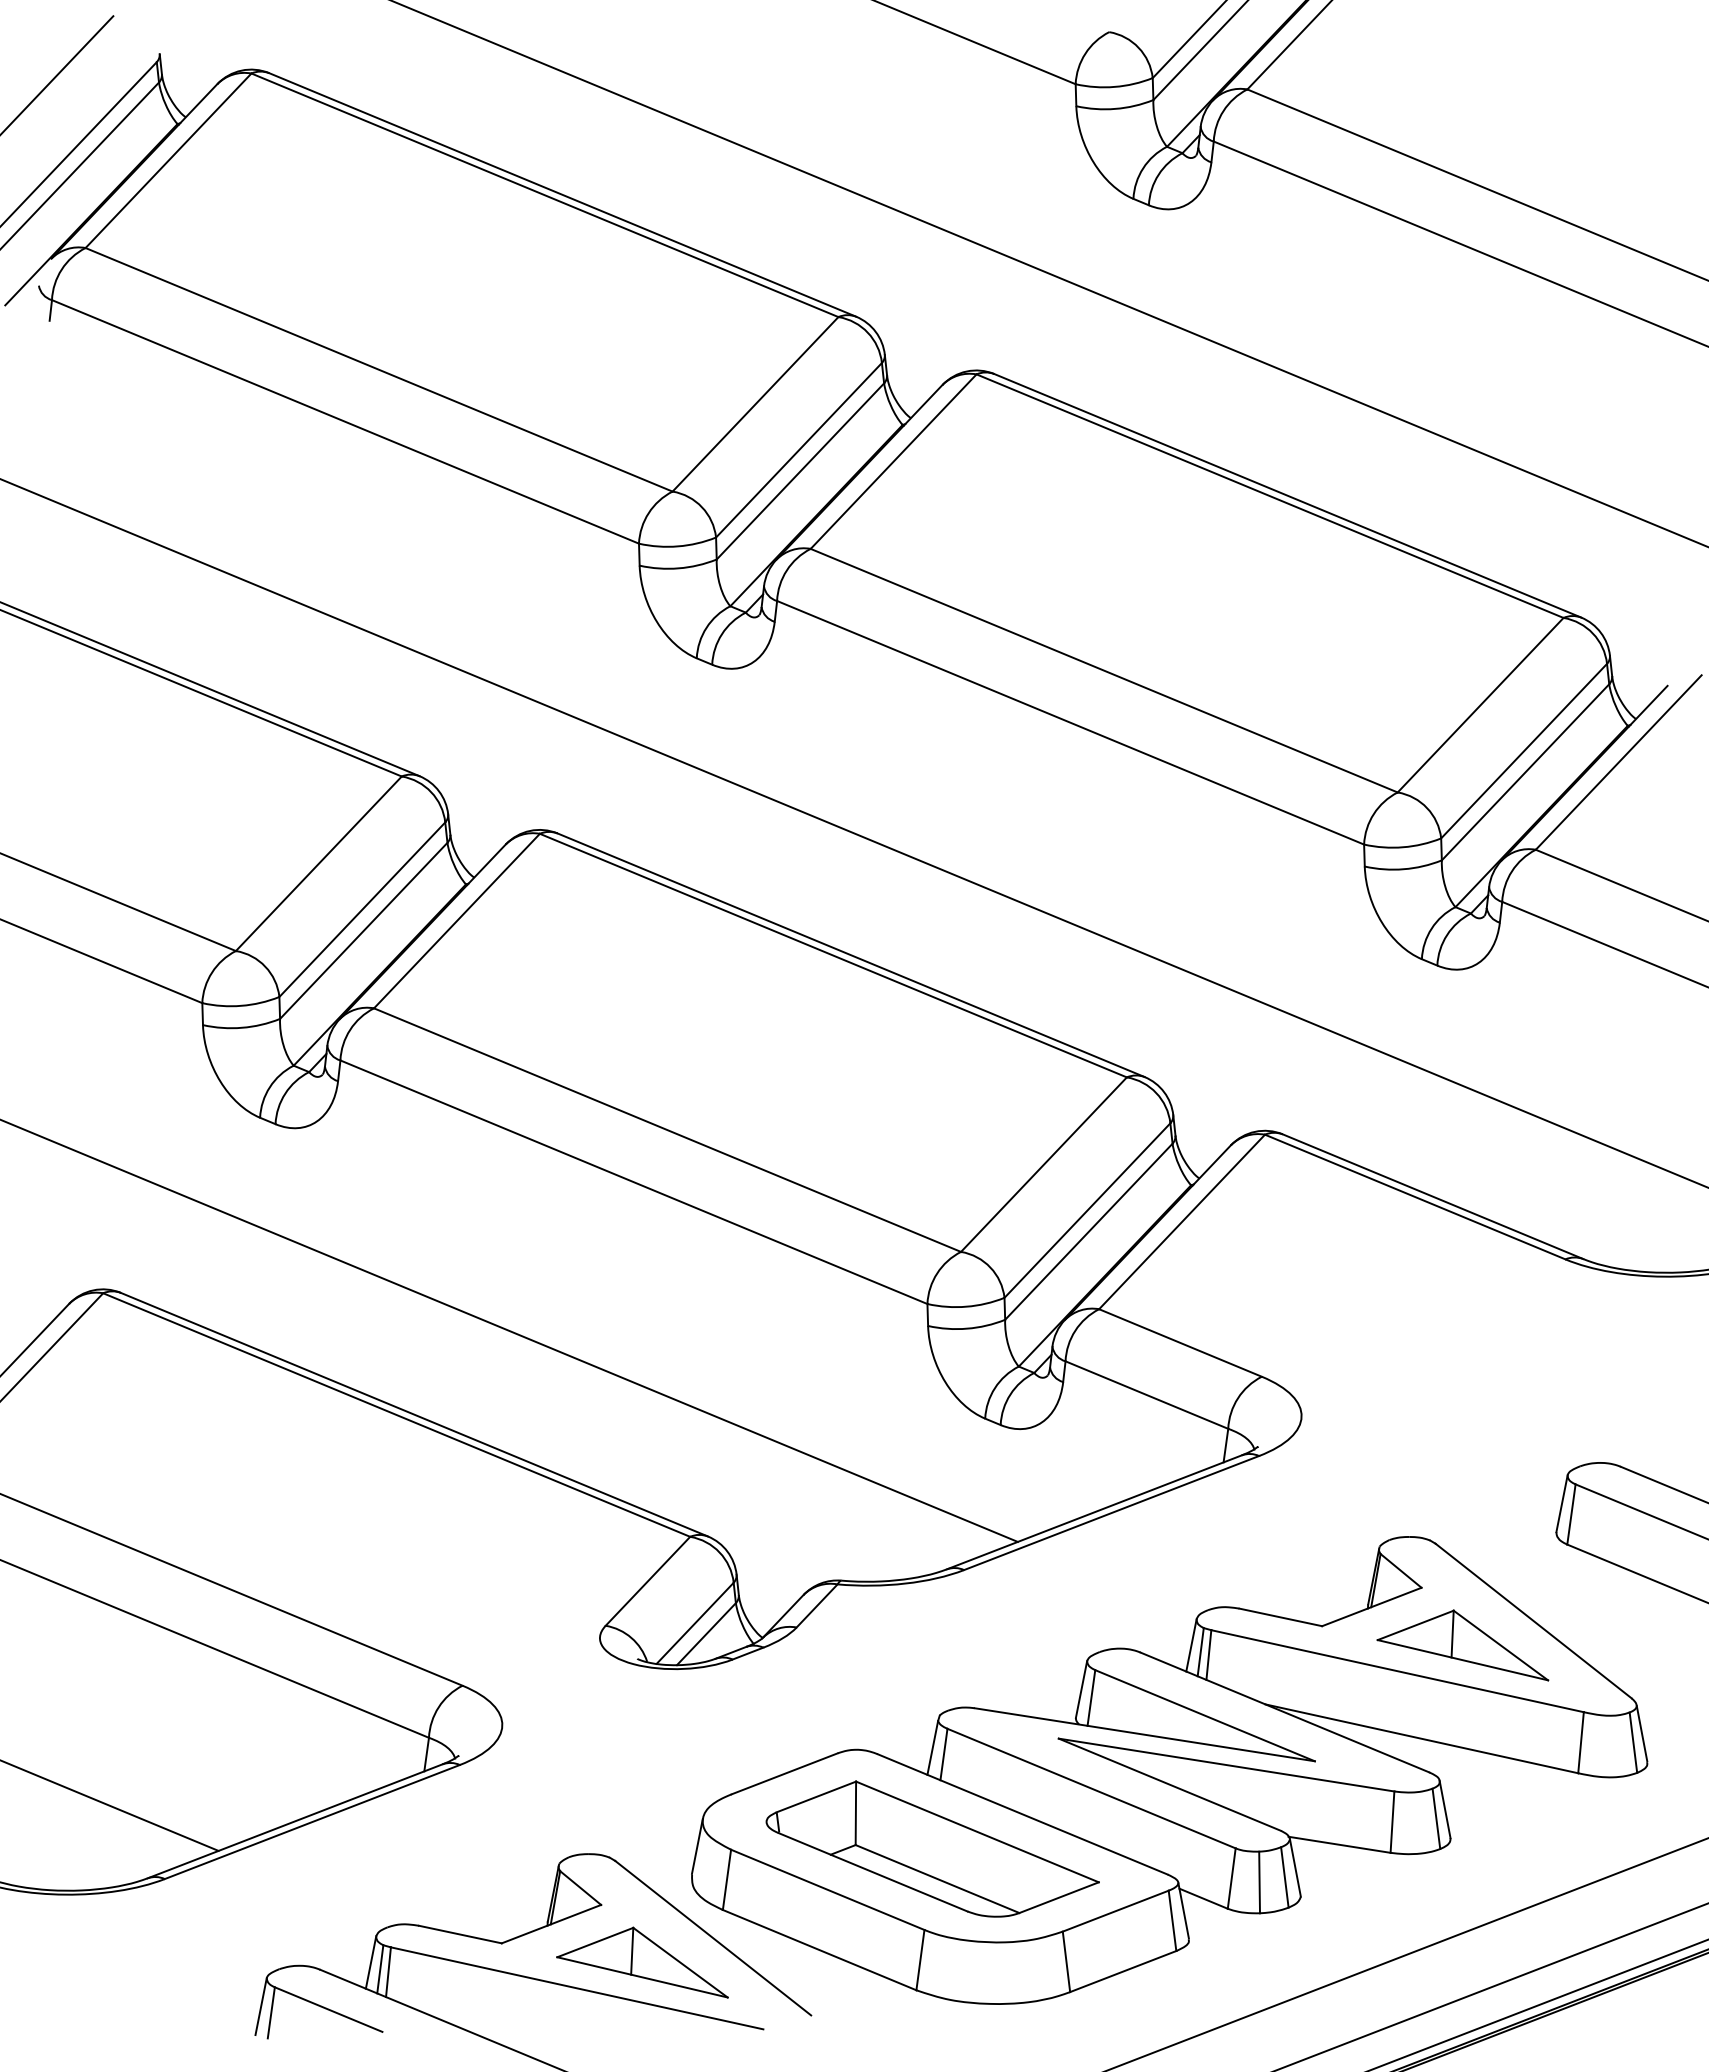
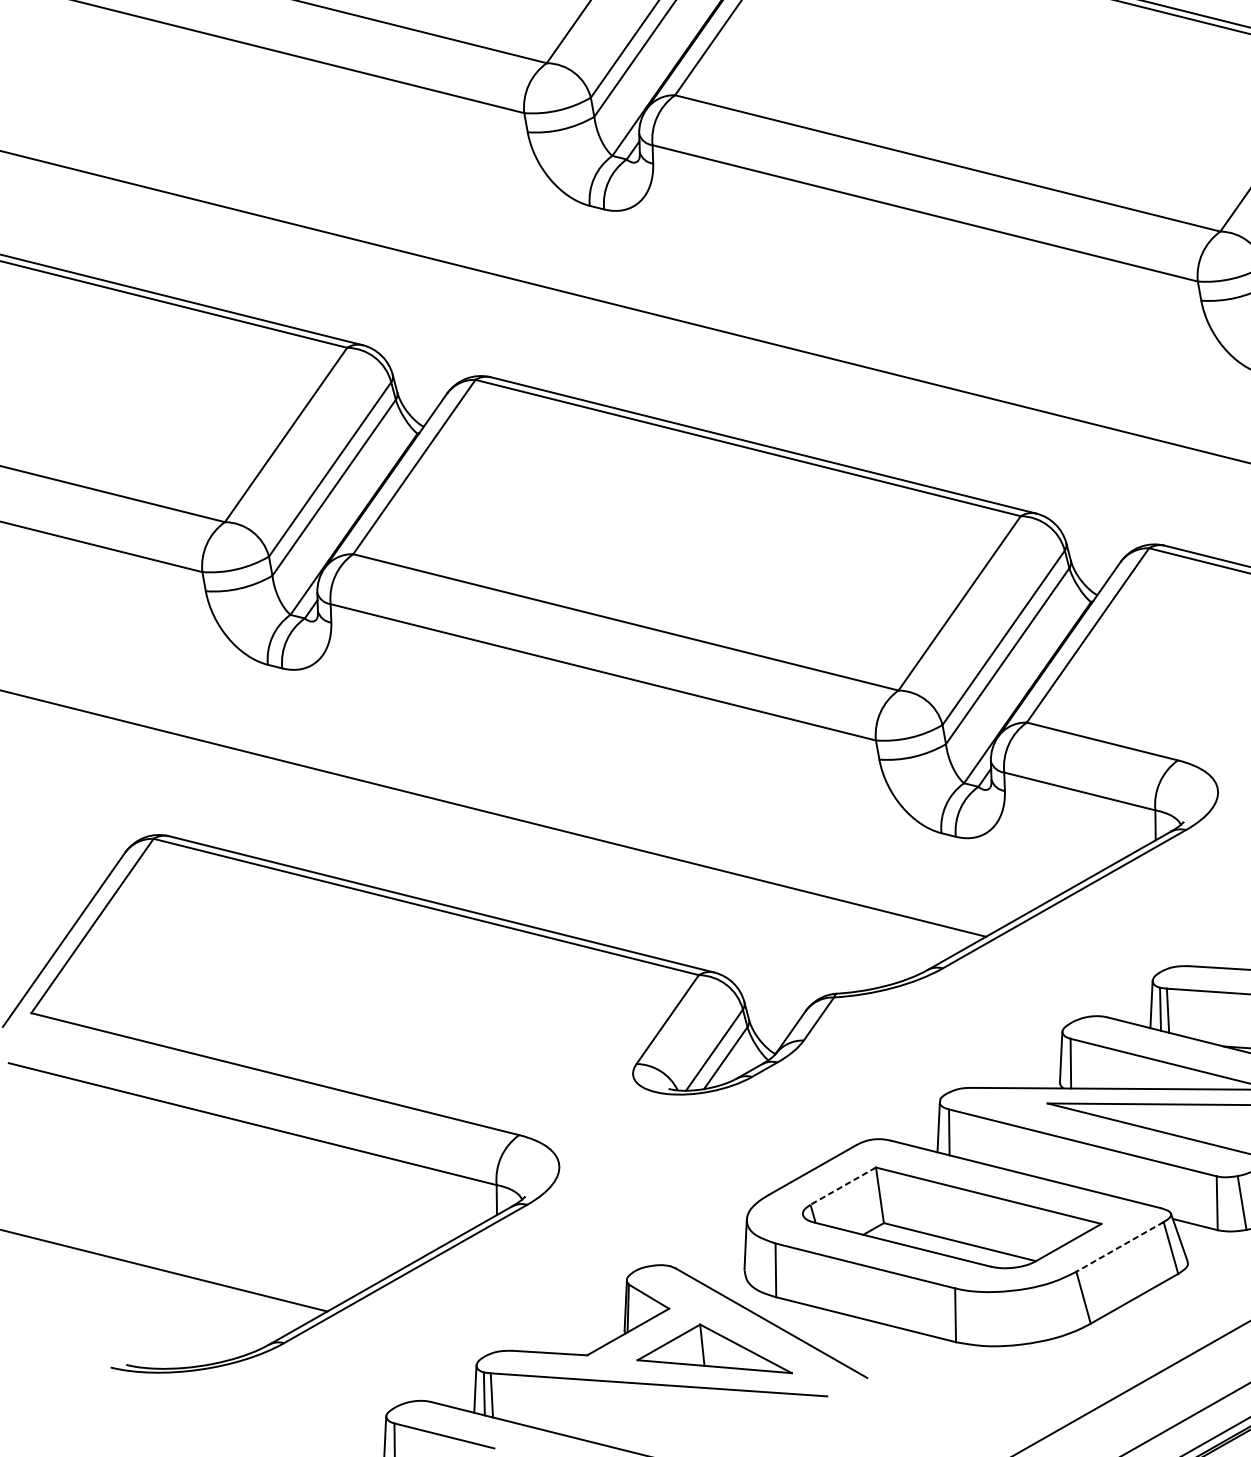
line: (816, 1796) -> (843, 1185), solid -> dashed
line: (1115, 1911) -> (1119, 1247), solid -> dashed

